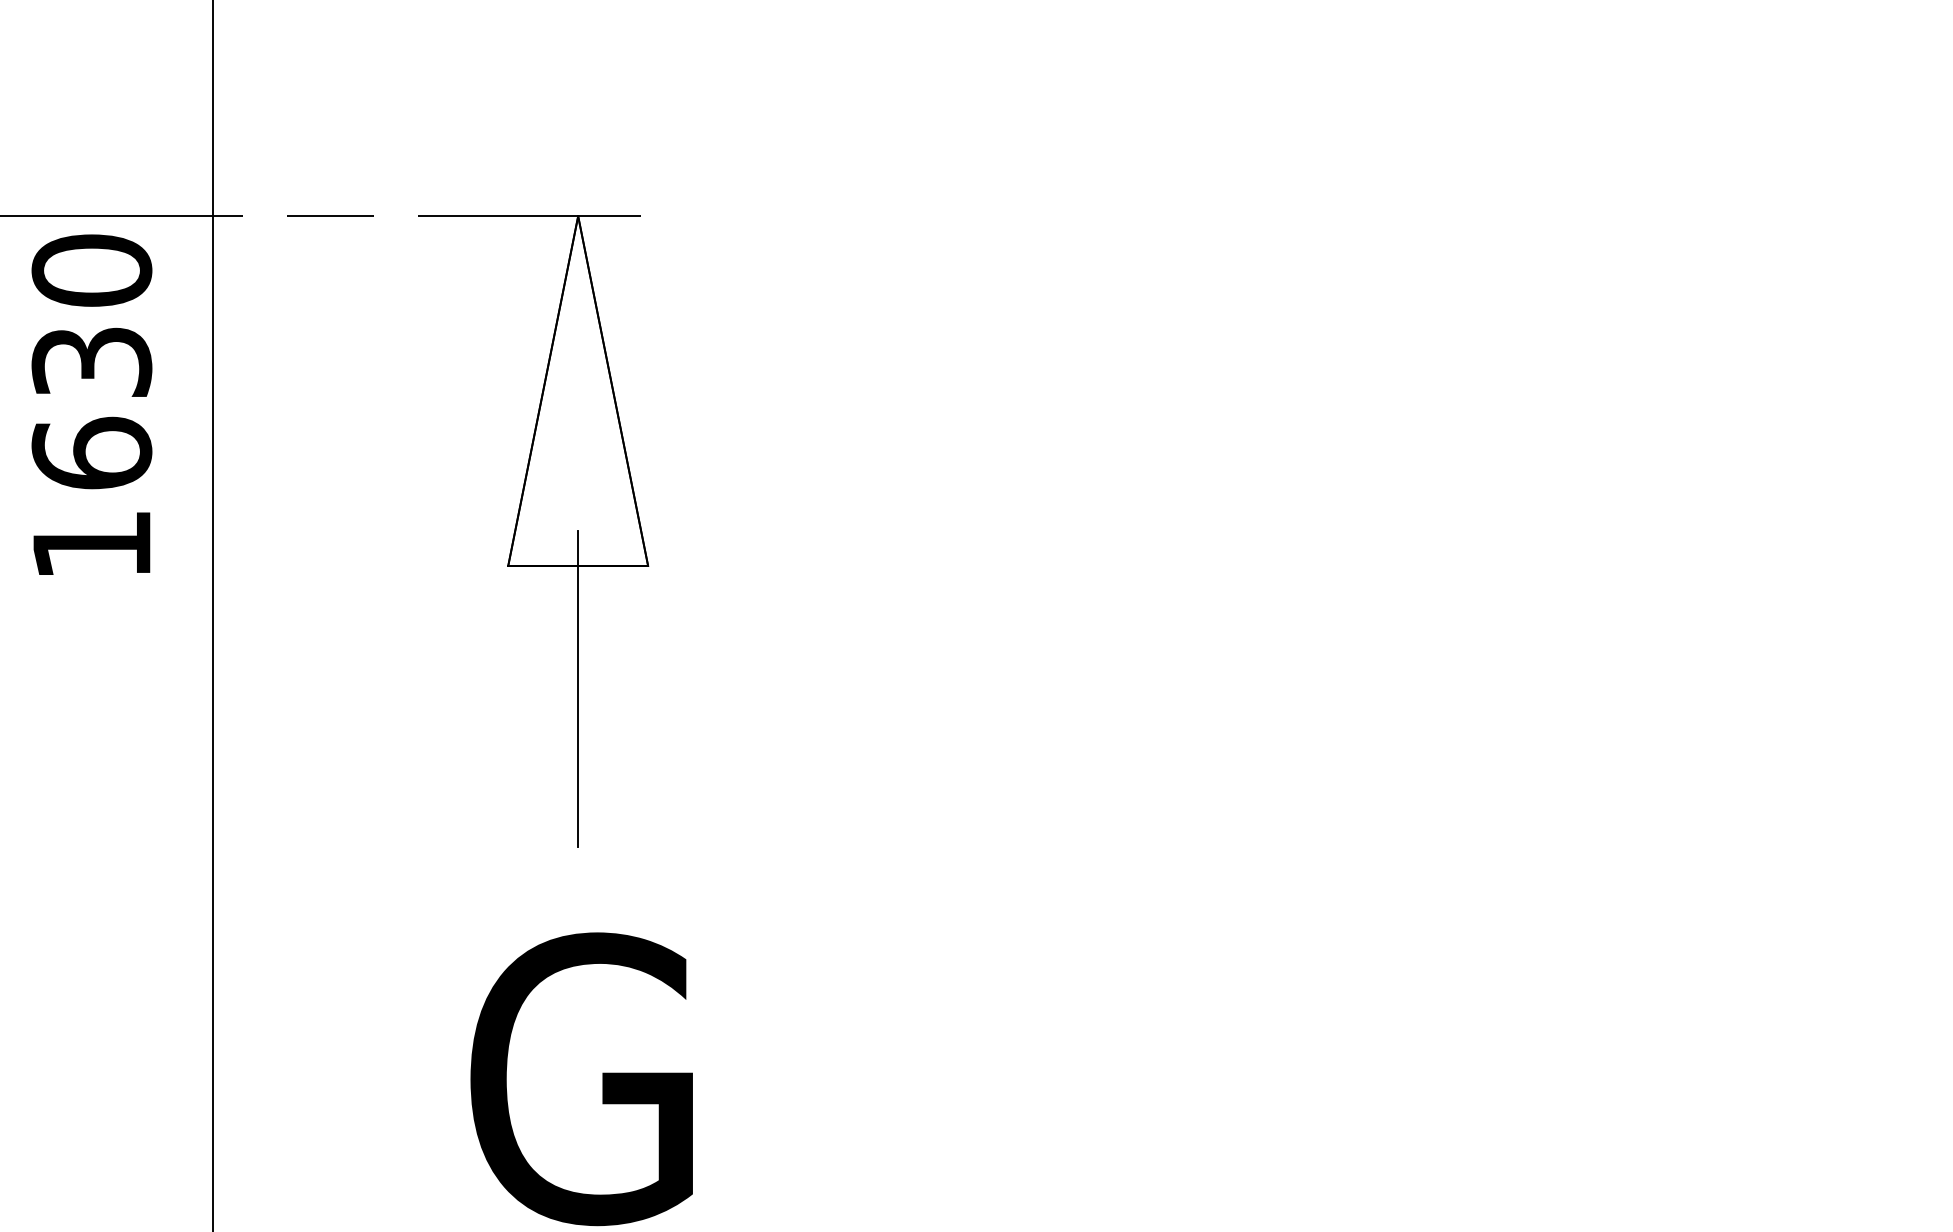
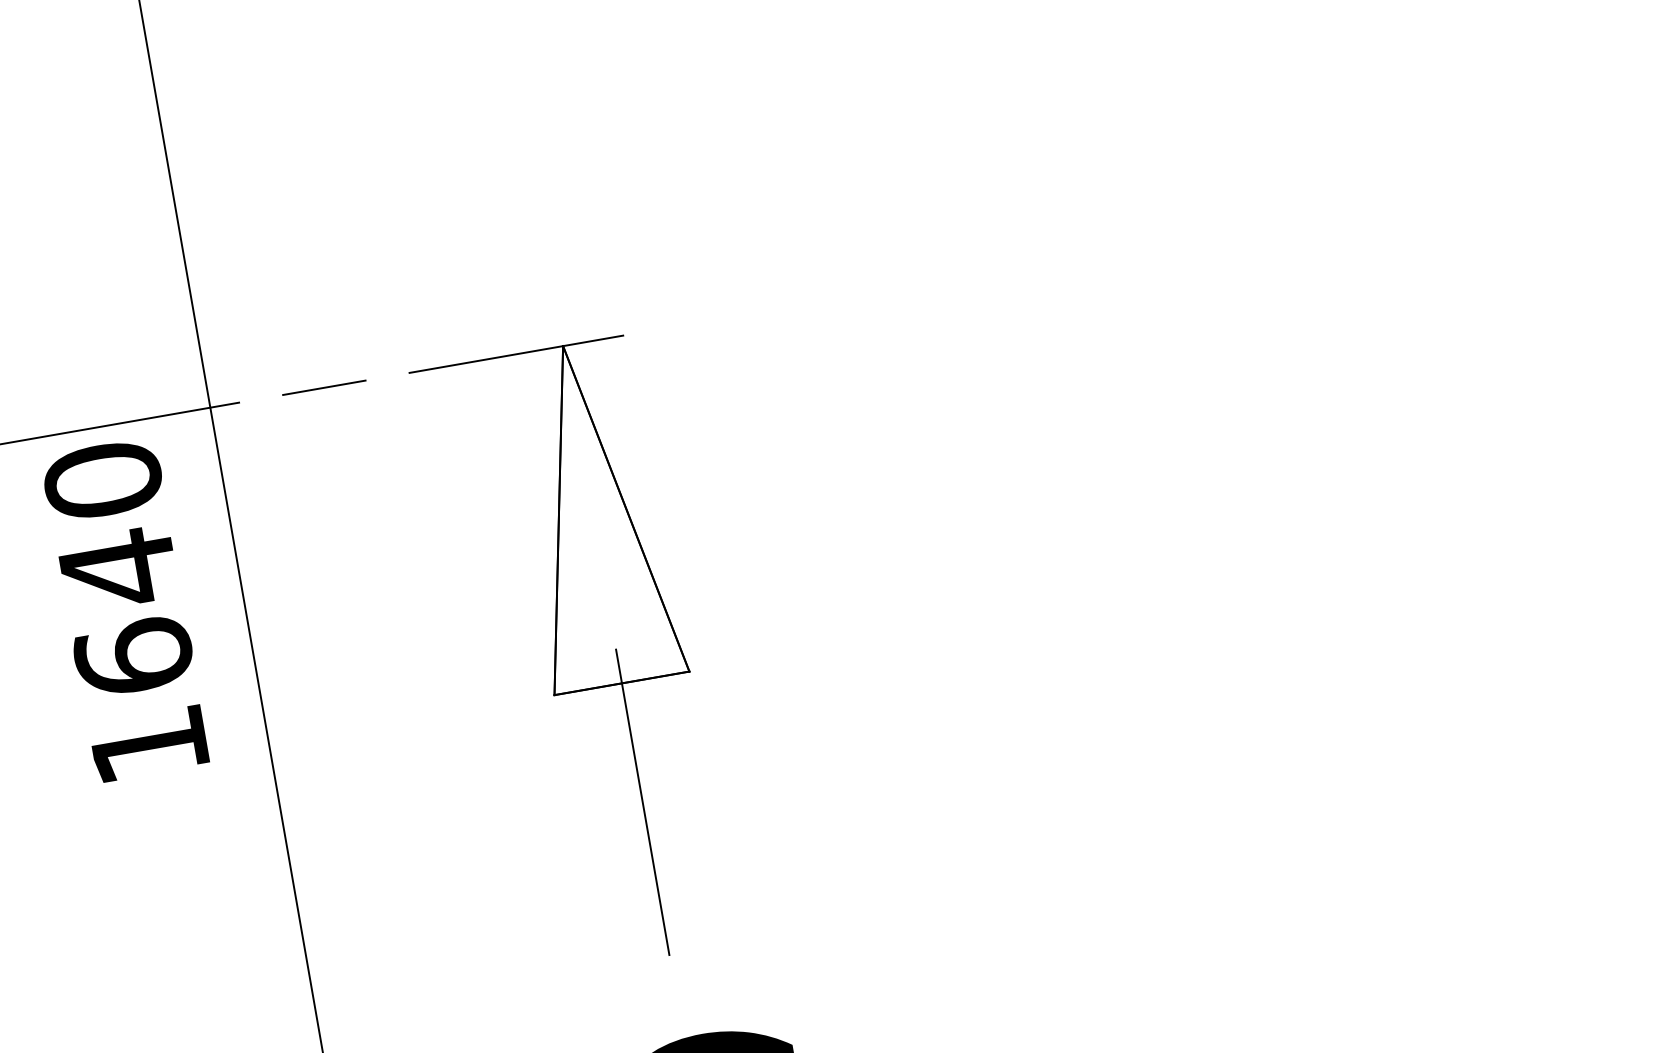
text: (91, 362) -> (118, 569), 1630 -> 1640

